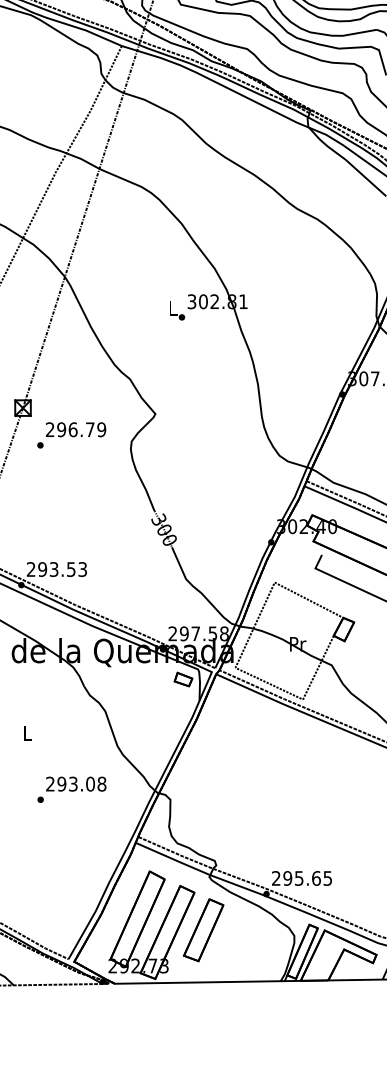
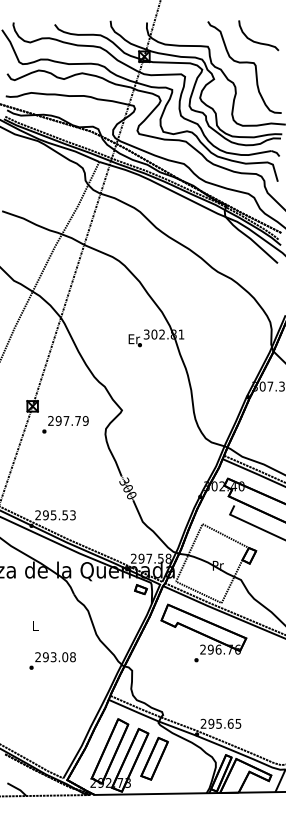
text: (173, 309) -> (134, 339), L -> Er
text: (73, 429) -> (66, 420), 296.79 -> 297.79
text: (53, 568) -> (53, 514), 293.53 -> 295.53
part: (276, 743) -> (203, 632), added
text: (71, 789) -> (52, 660), moved

